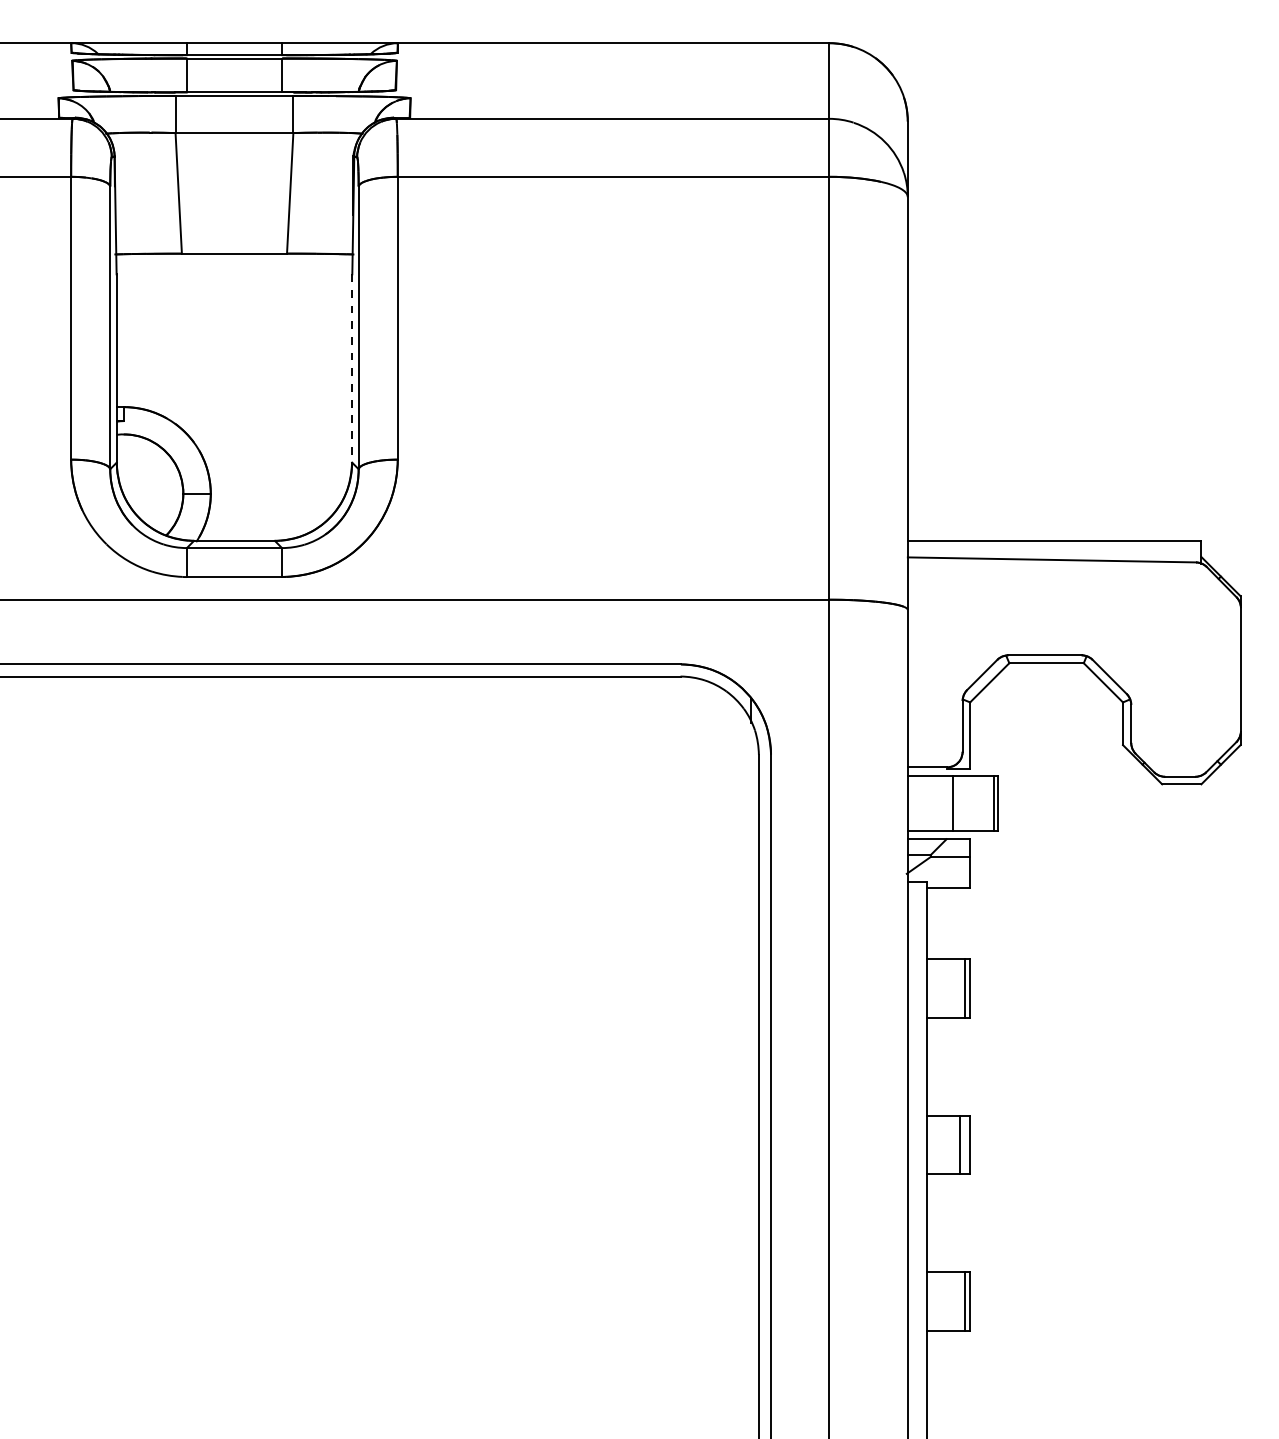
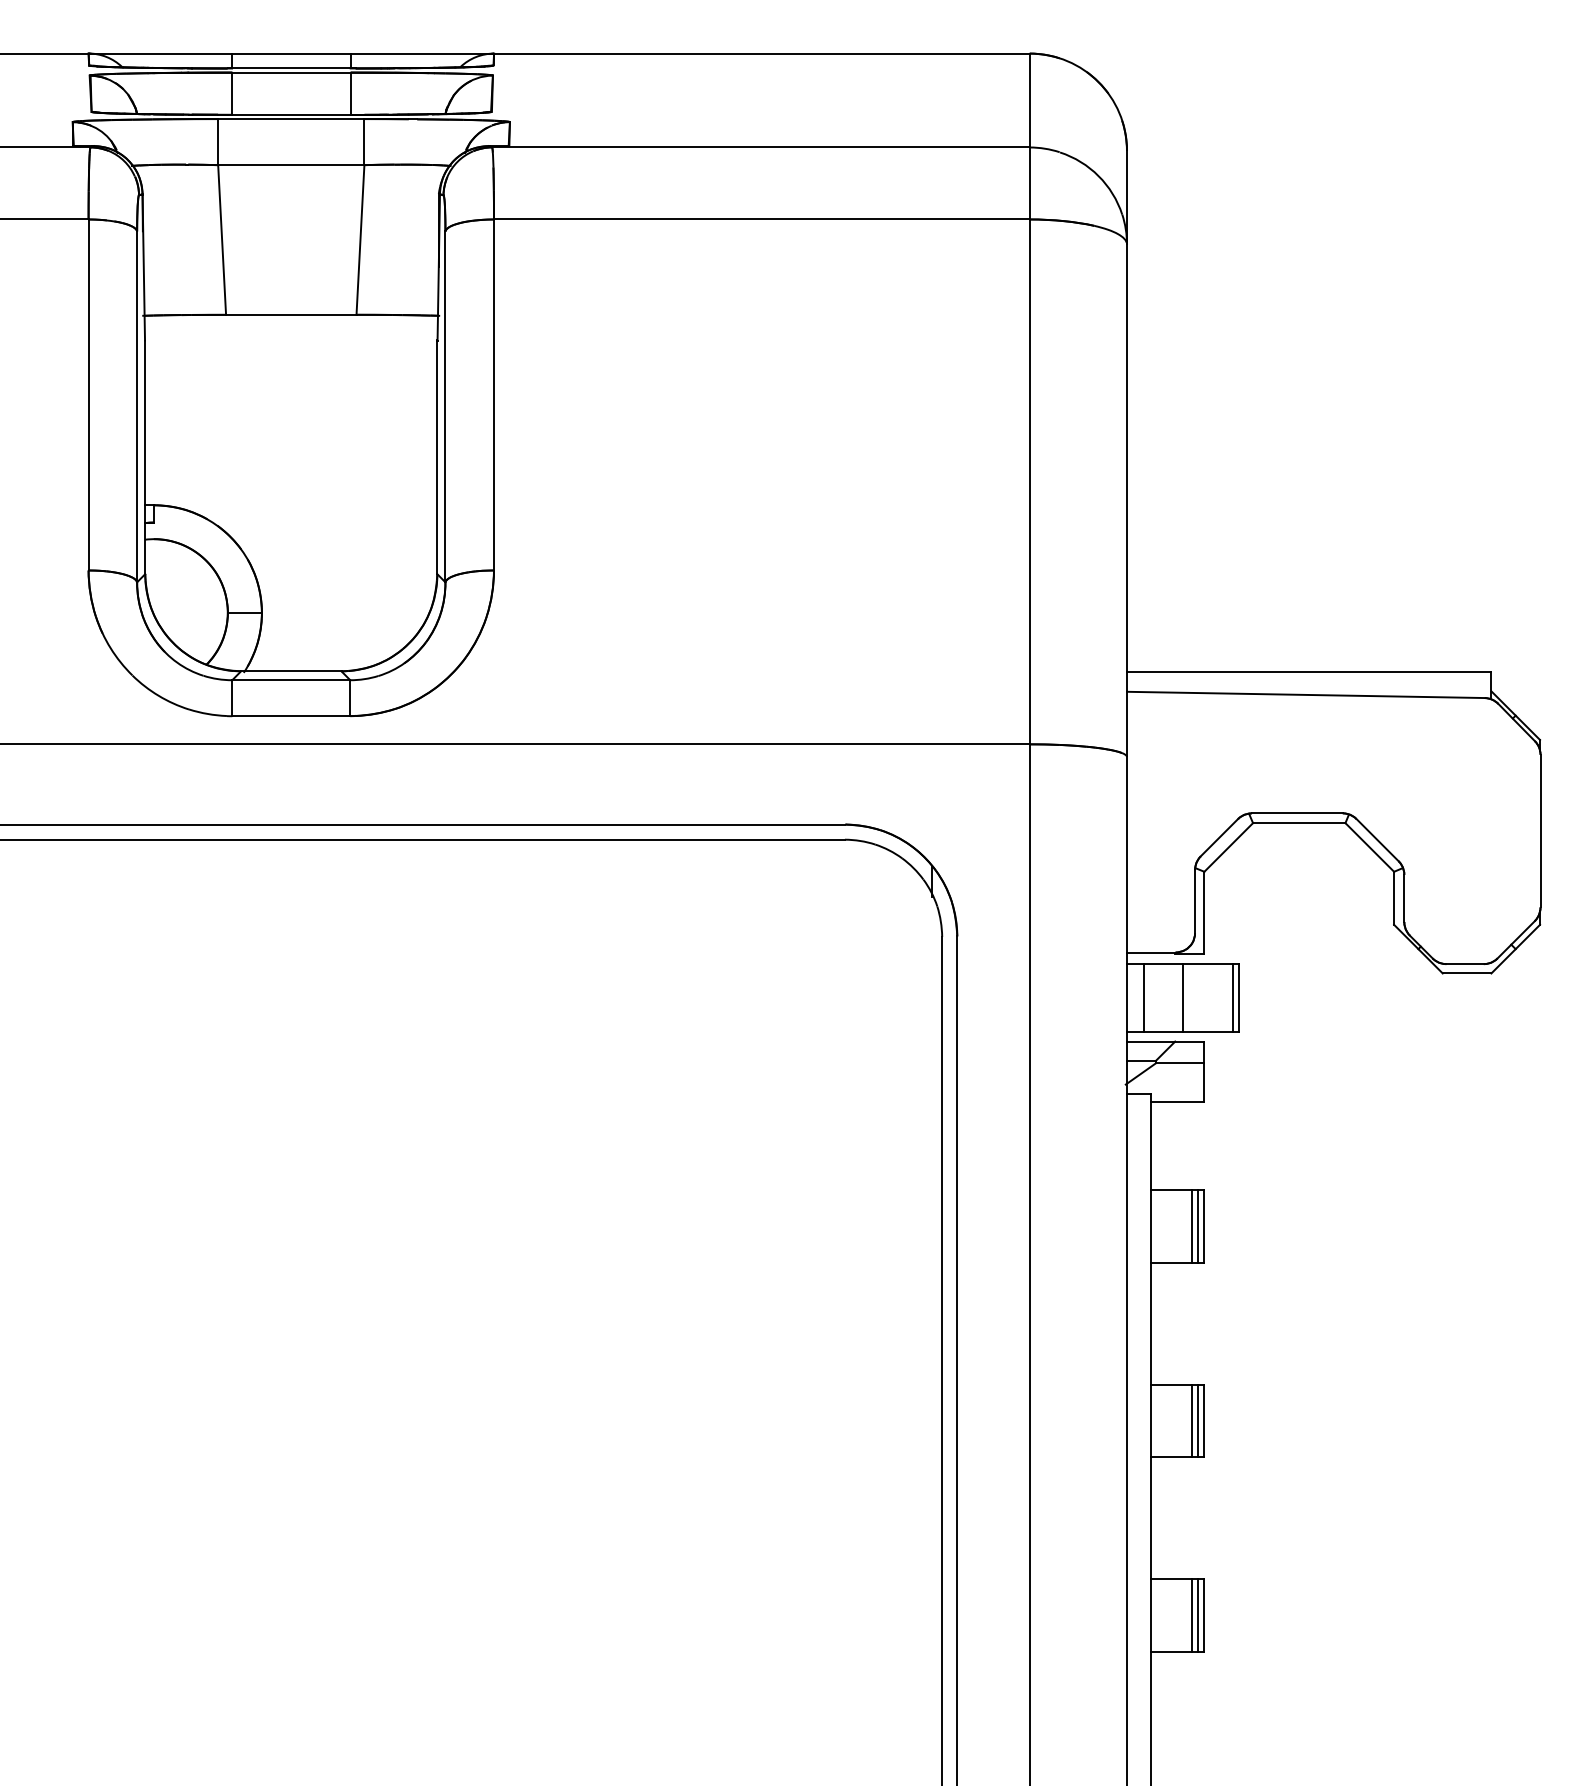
line: (352, 368) -> (437, 457), dashed -> solid
line: (921, 803) -> (1143, 997), added
line: (959, 987) -> (1191, 1225), added
line: (965, 1144) -> (1198, 1420), added
line: (959, 1301) -> (1191, 1615), added

